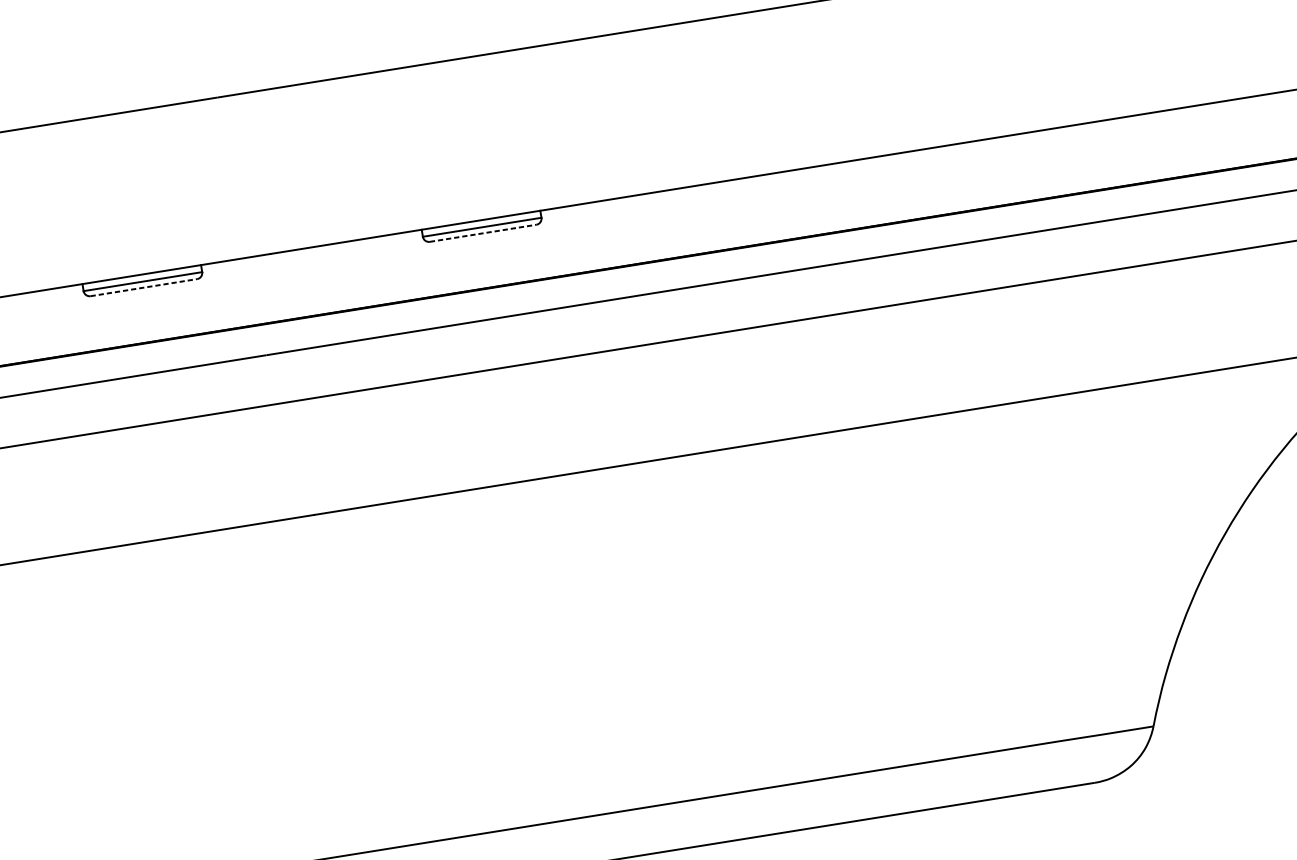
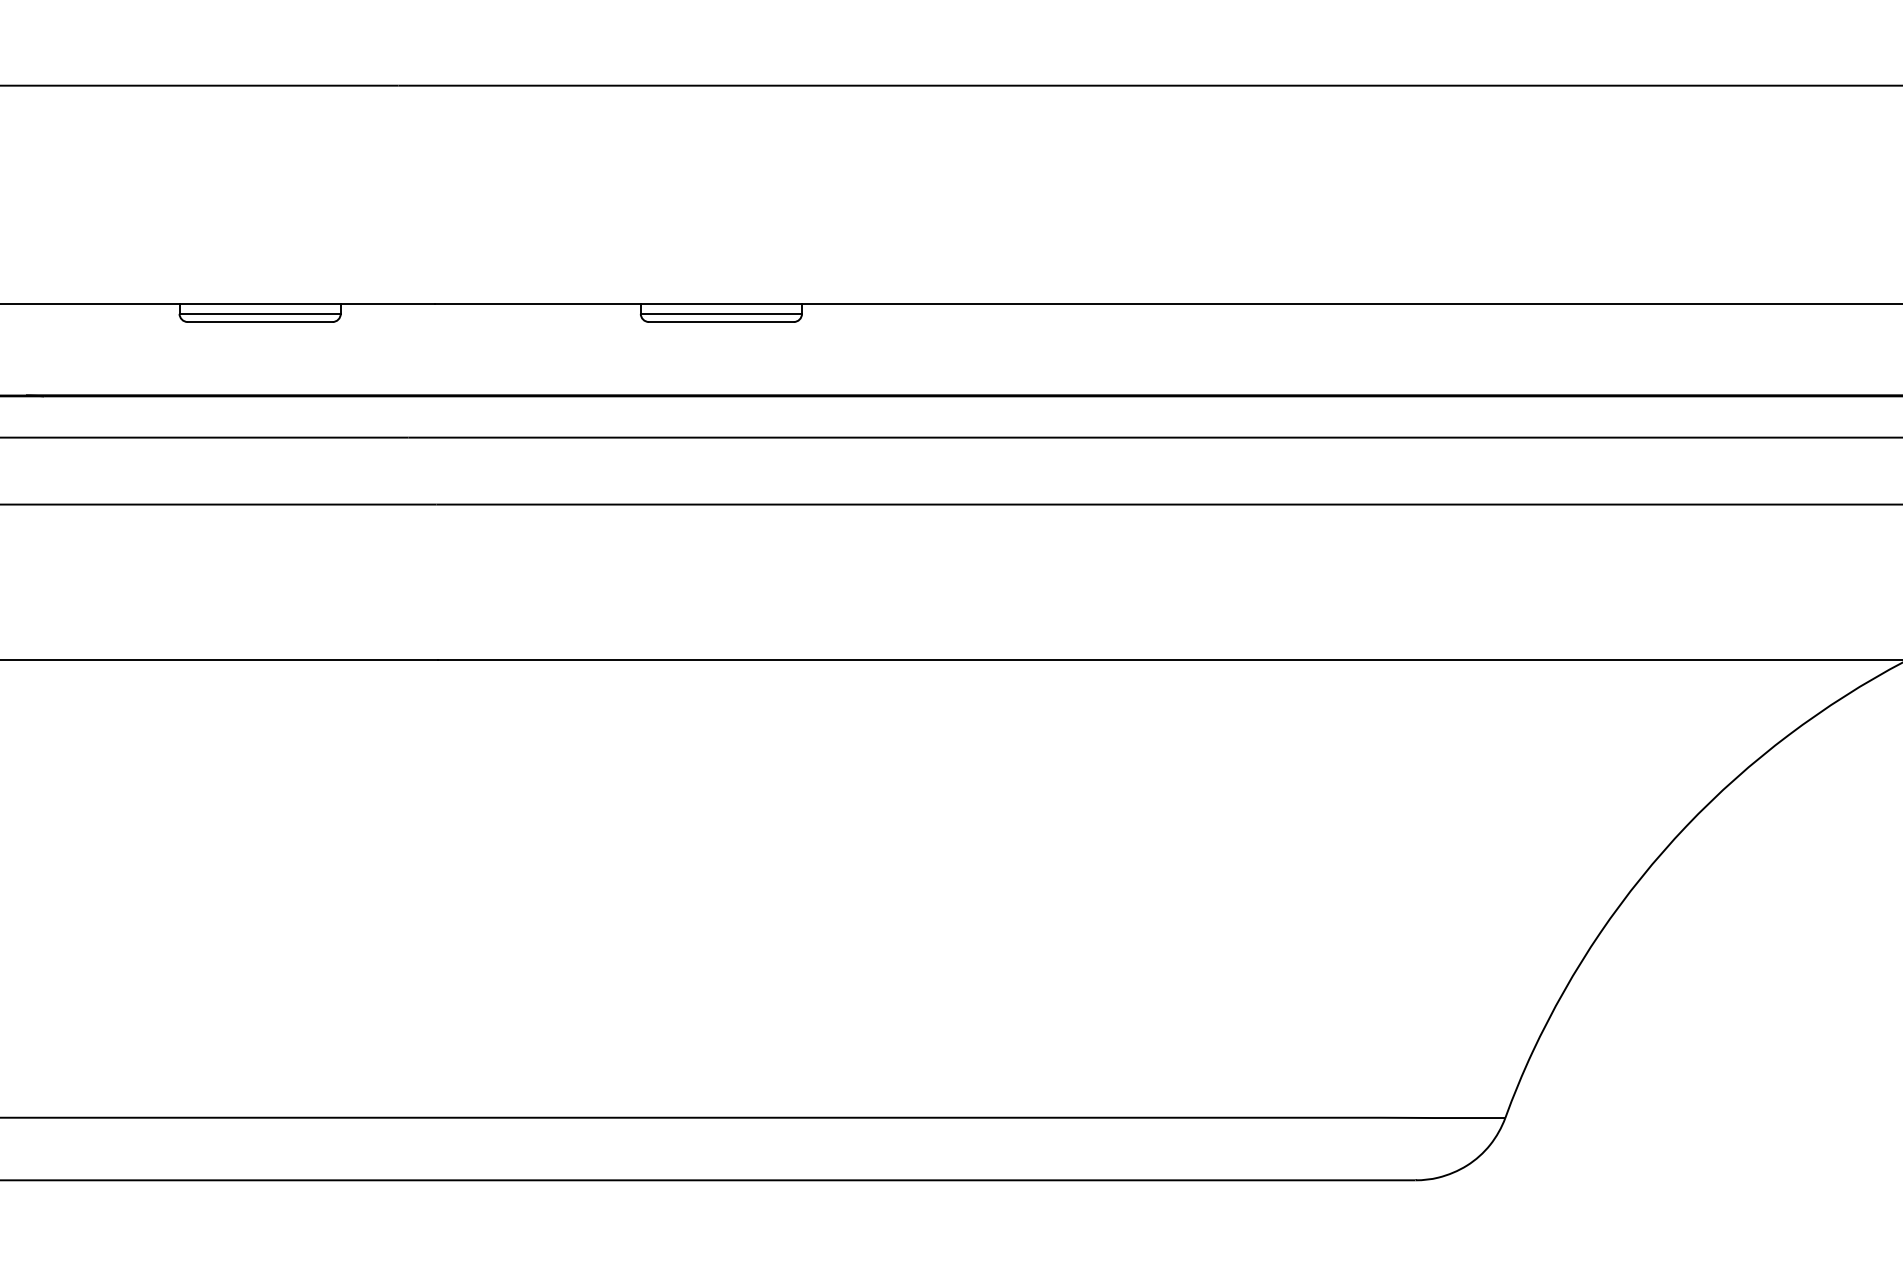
line: (483, 233) -> (721, 322), dashed -> solid
line: (144, 287) -> (260, 322), dashed -> solid

